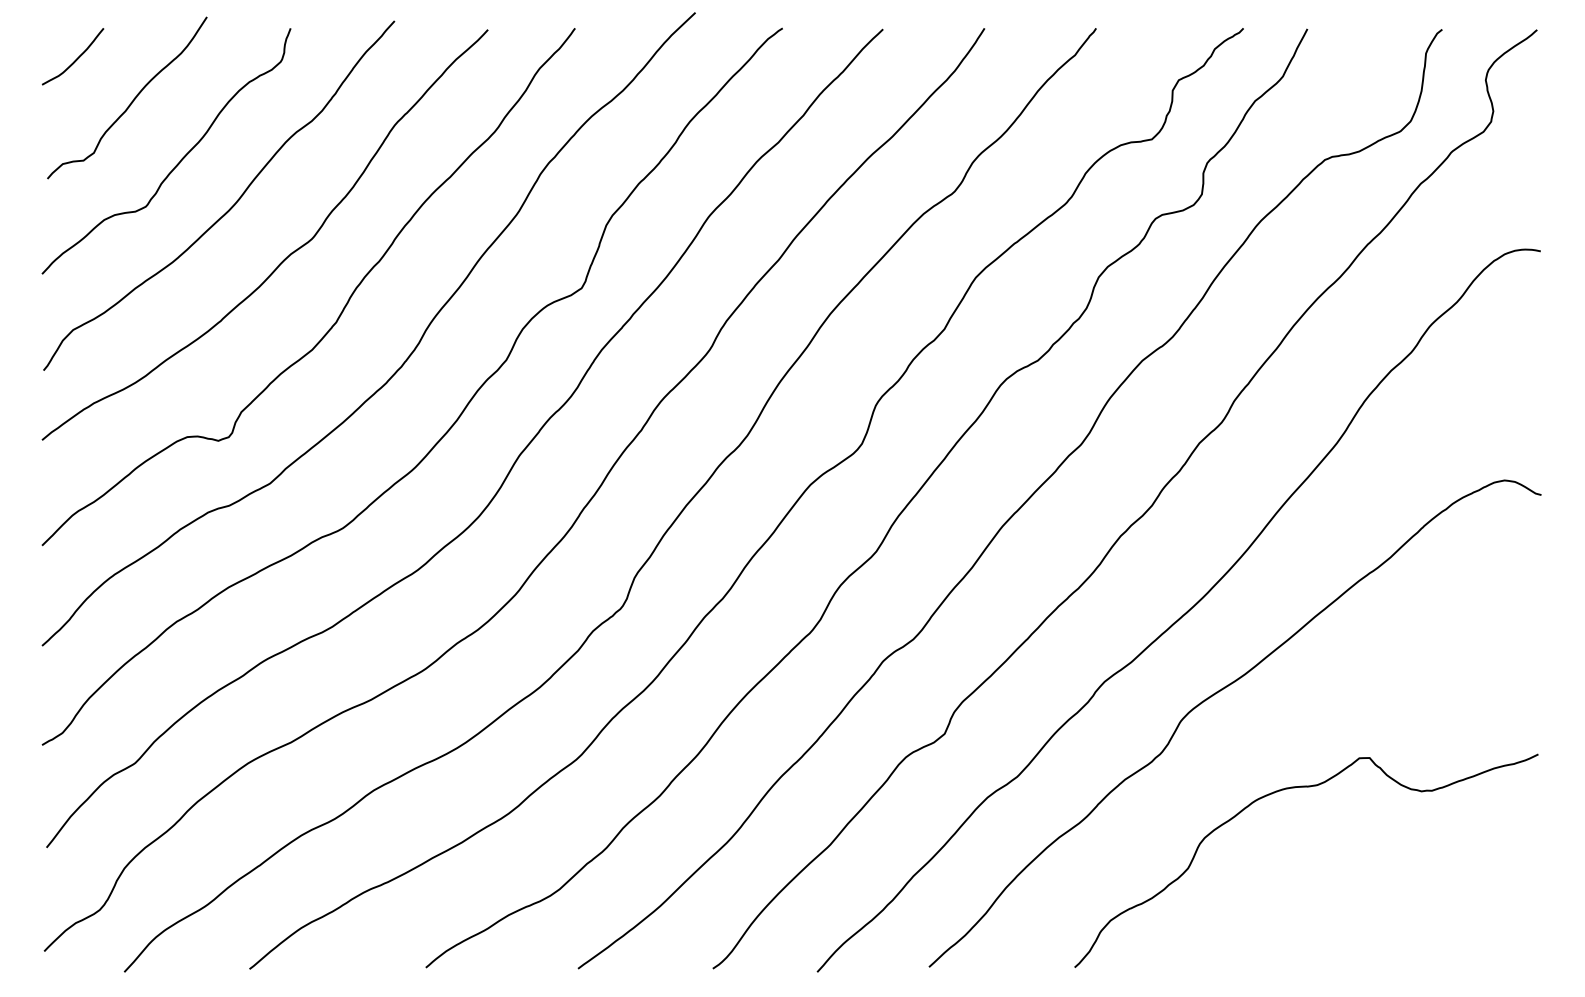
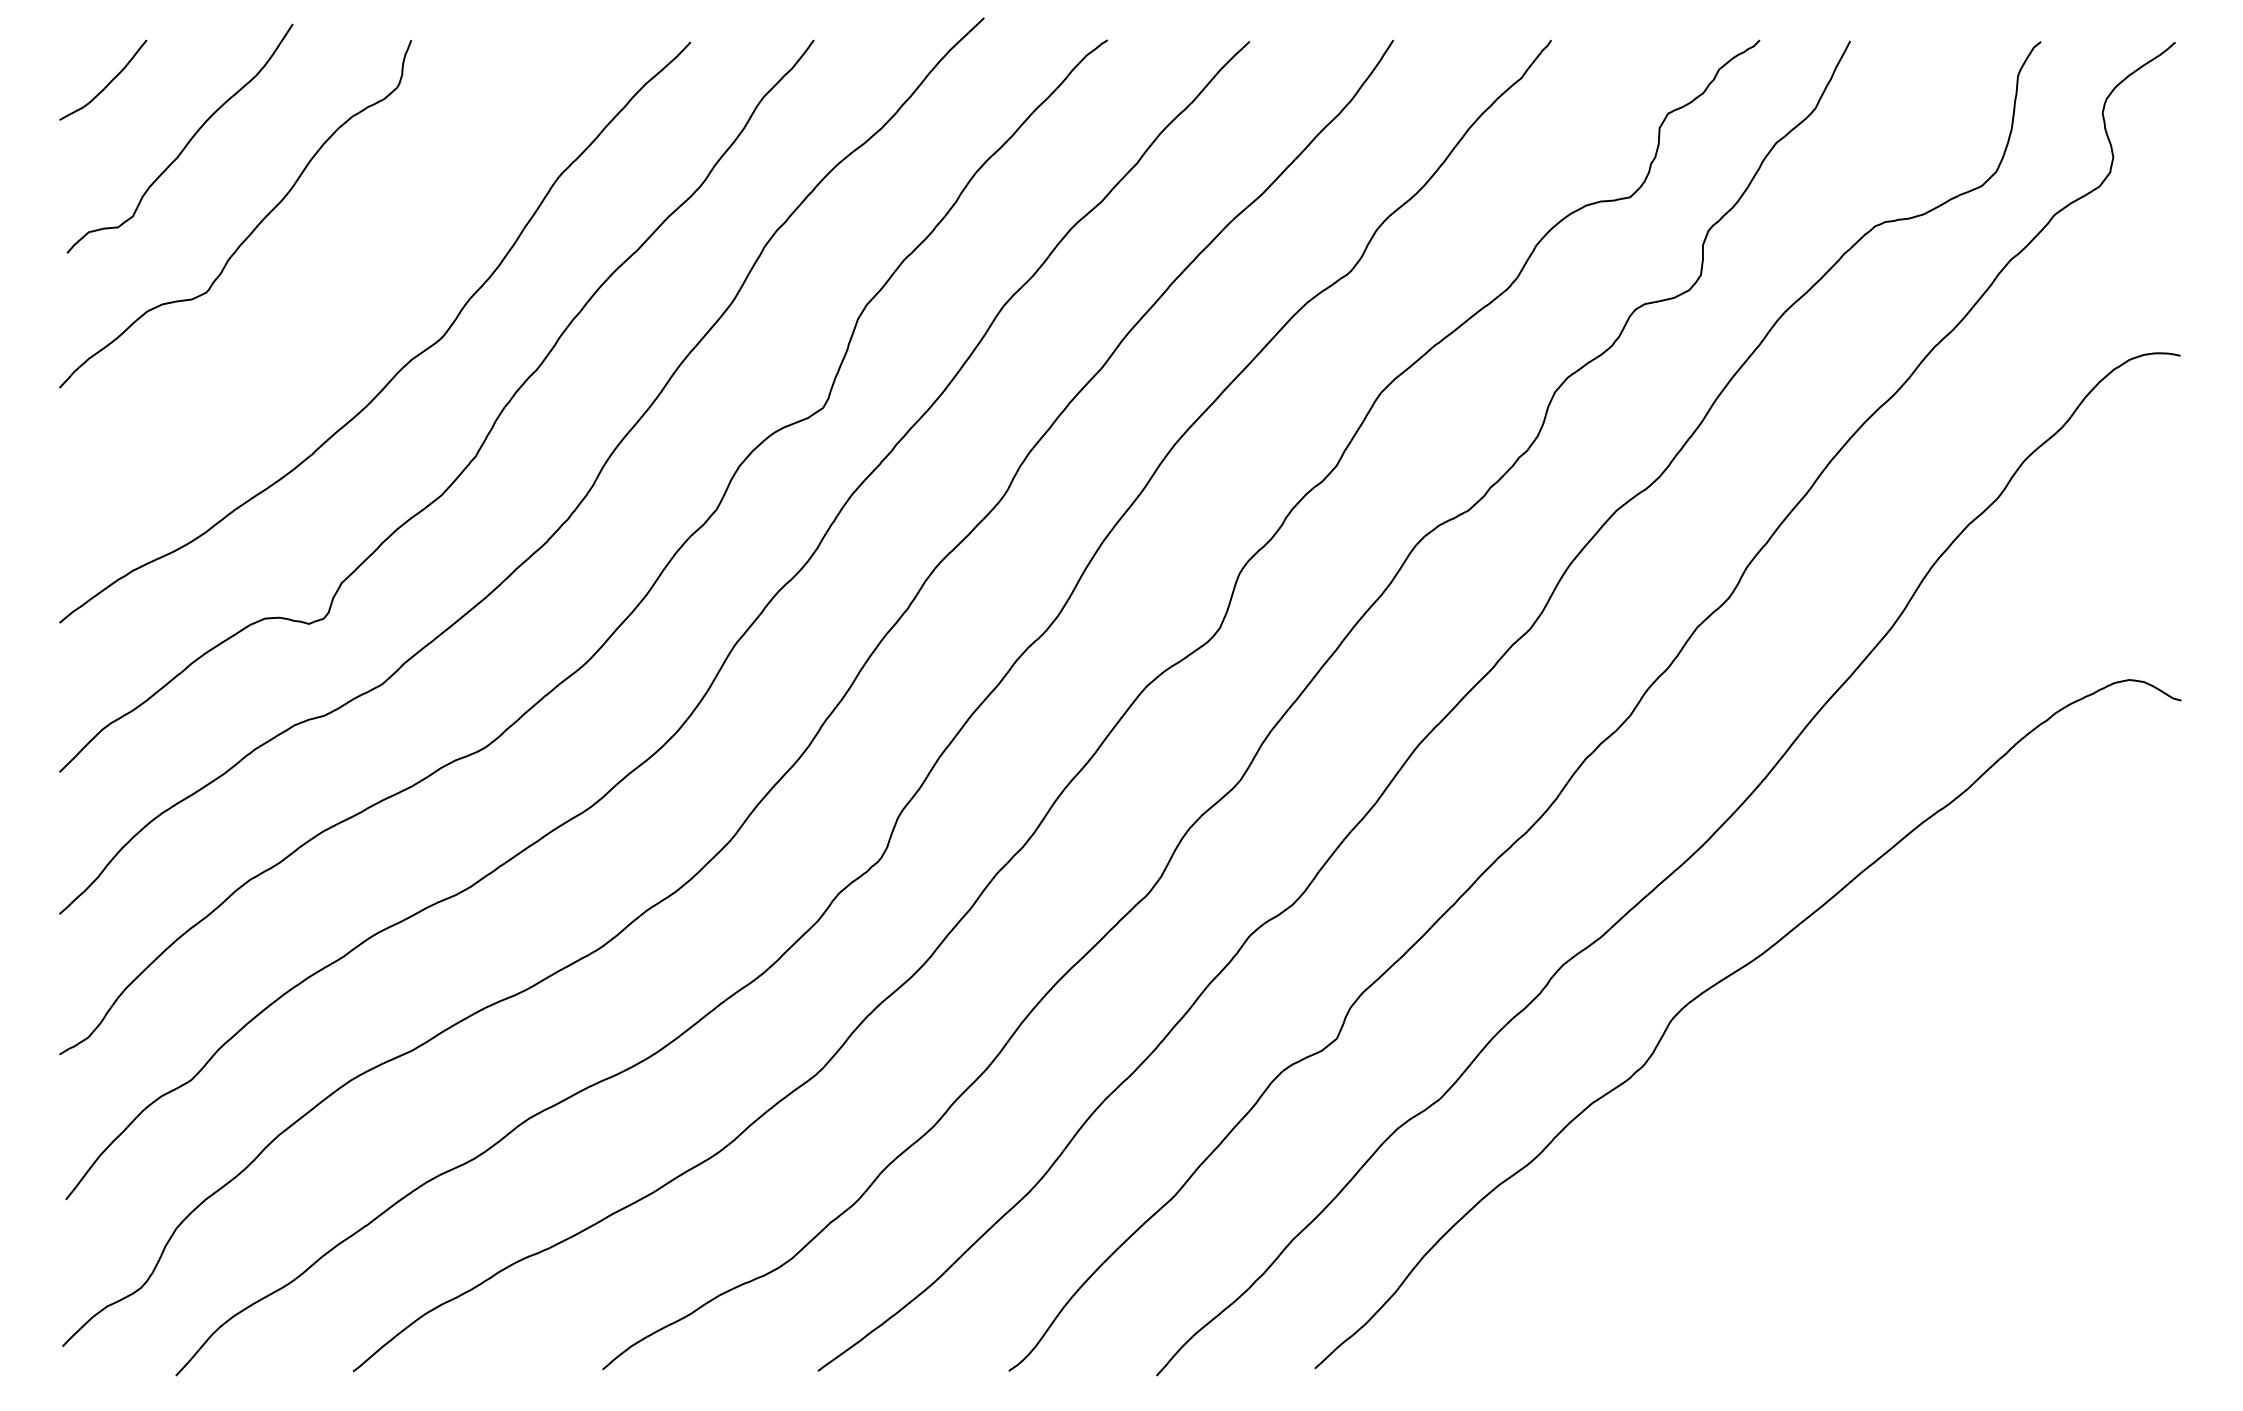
curve: (231, 206) -> (327, 292), removed
curve: (1294, 788) -> (1831, 1115), removed

